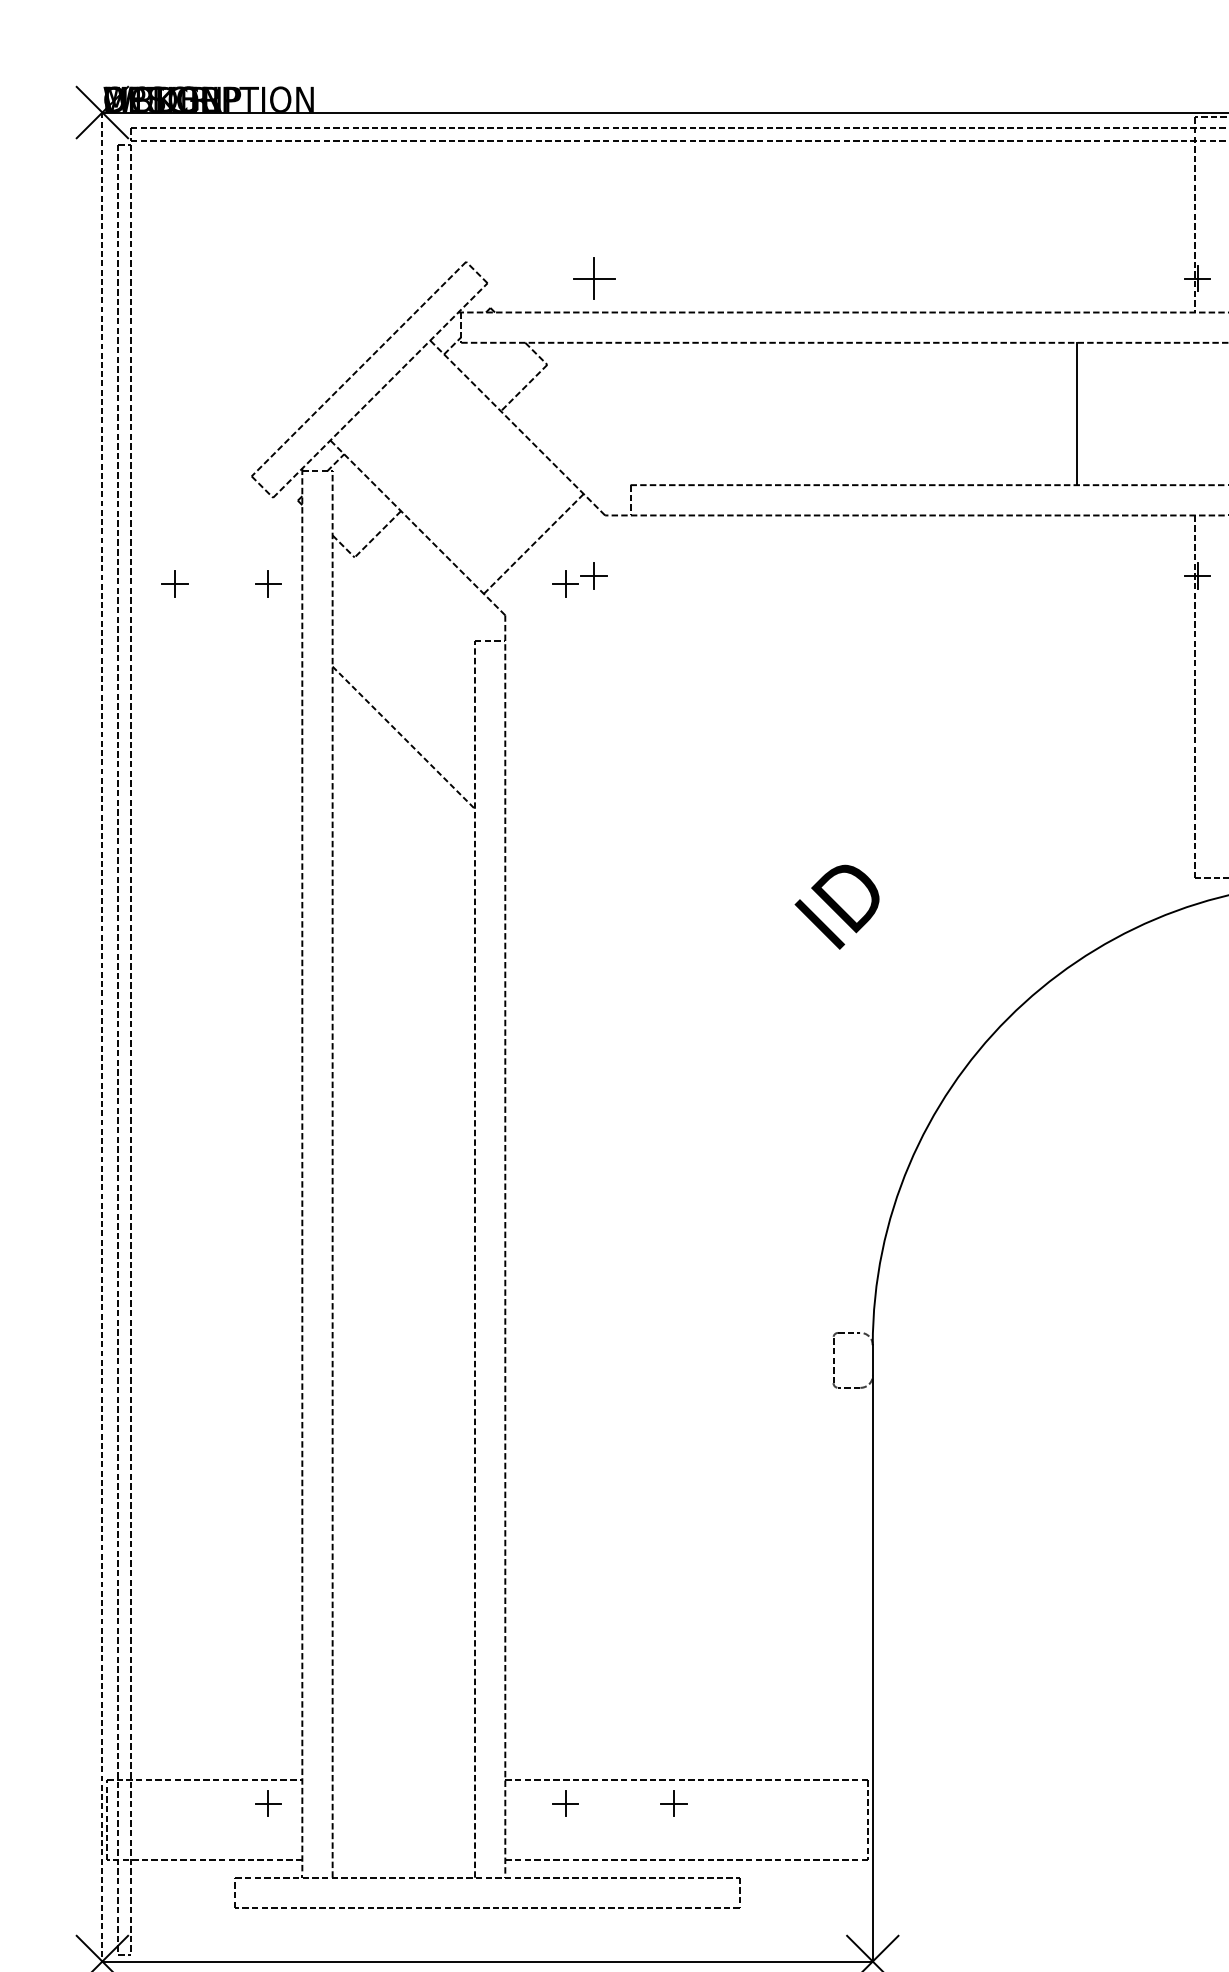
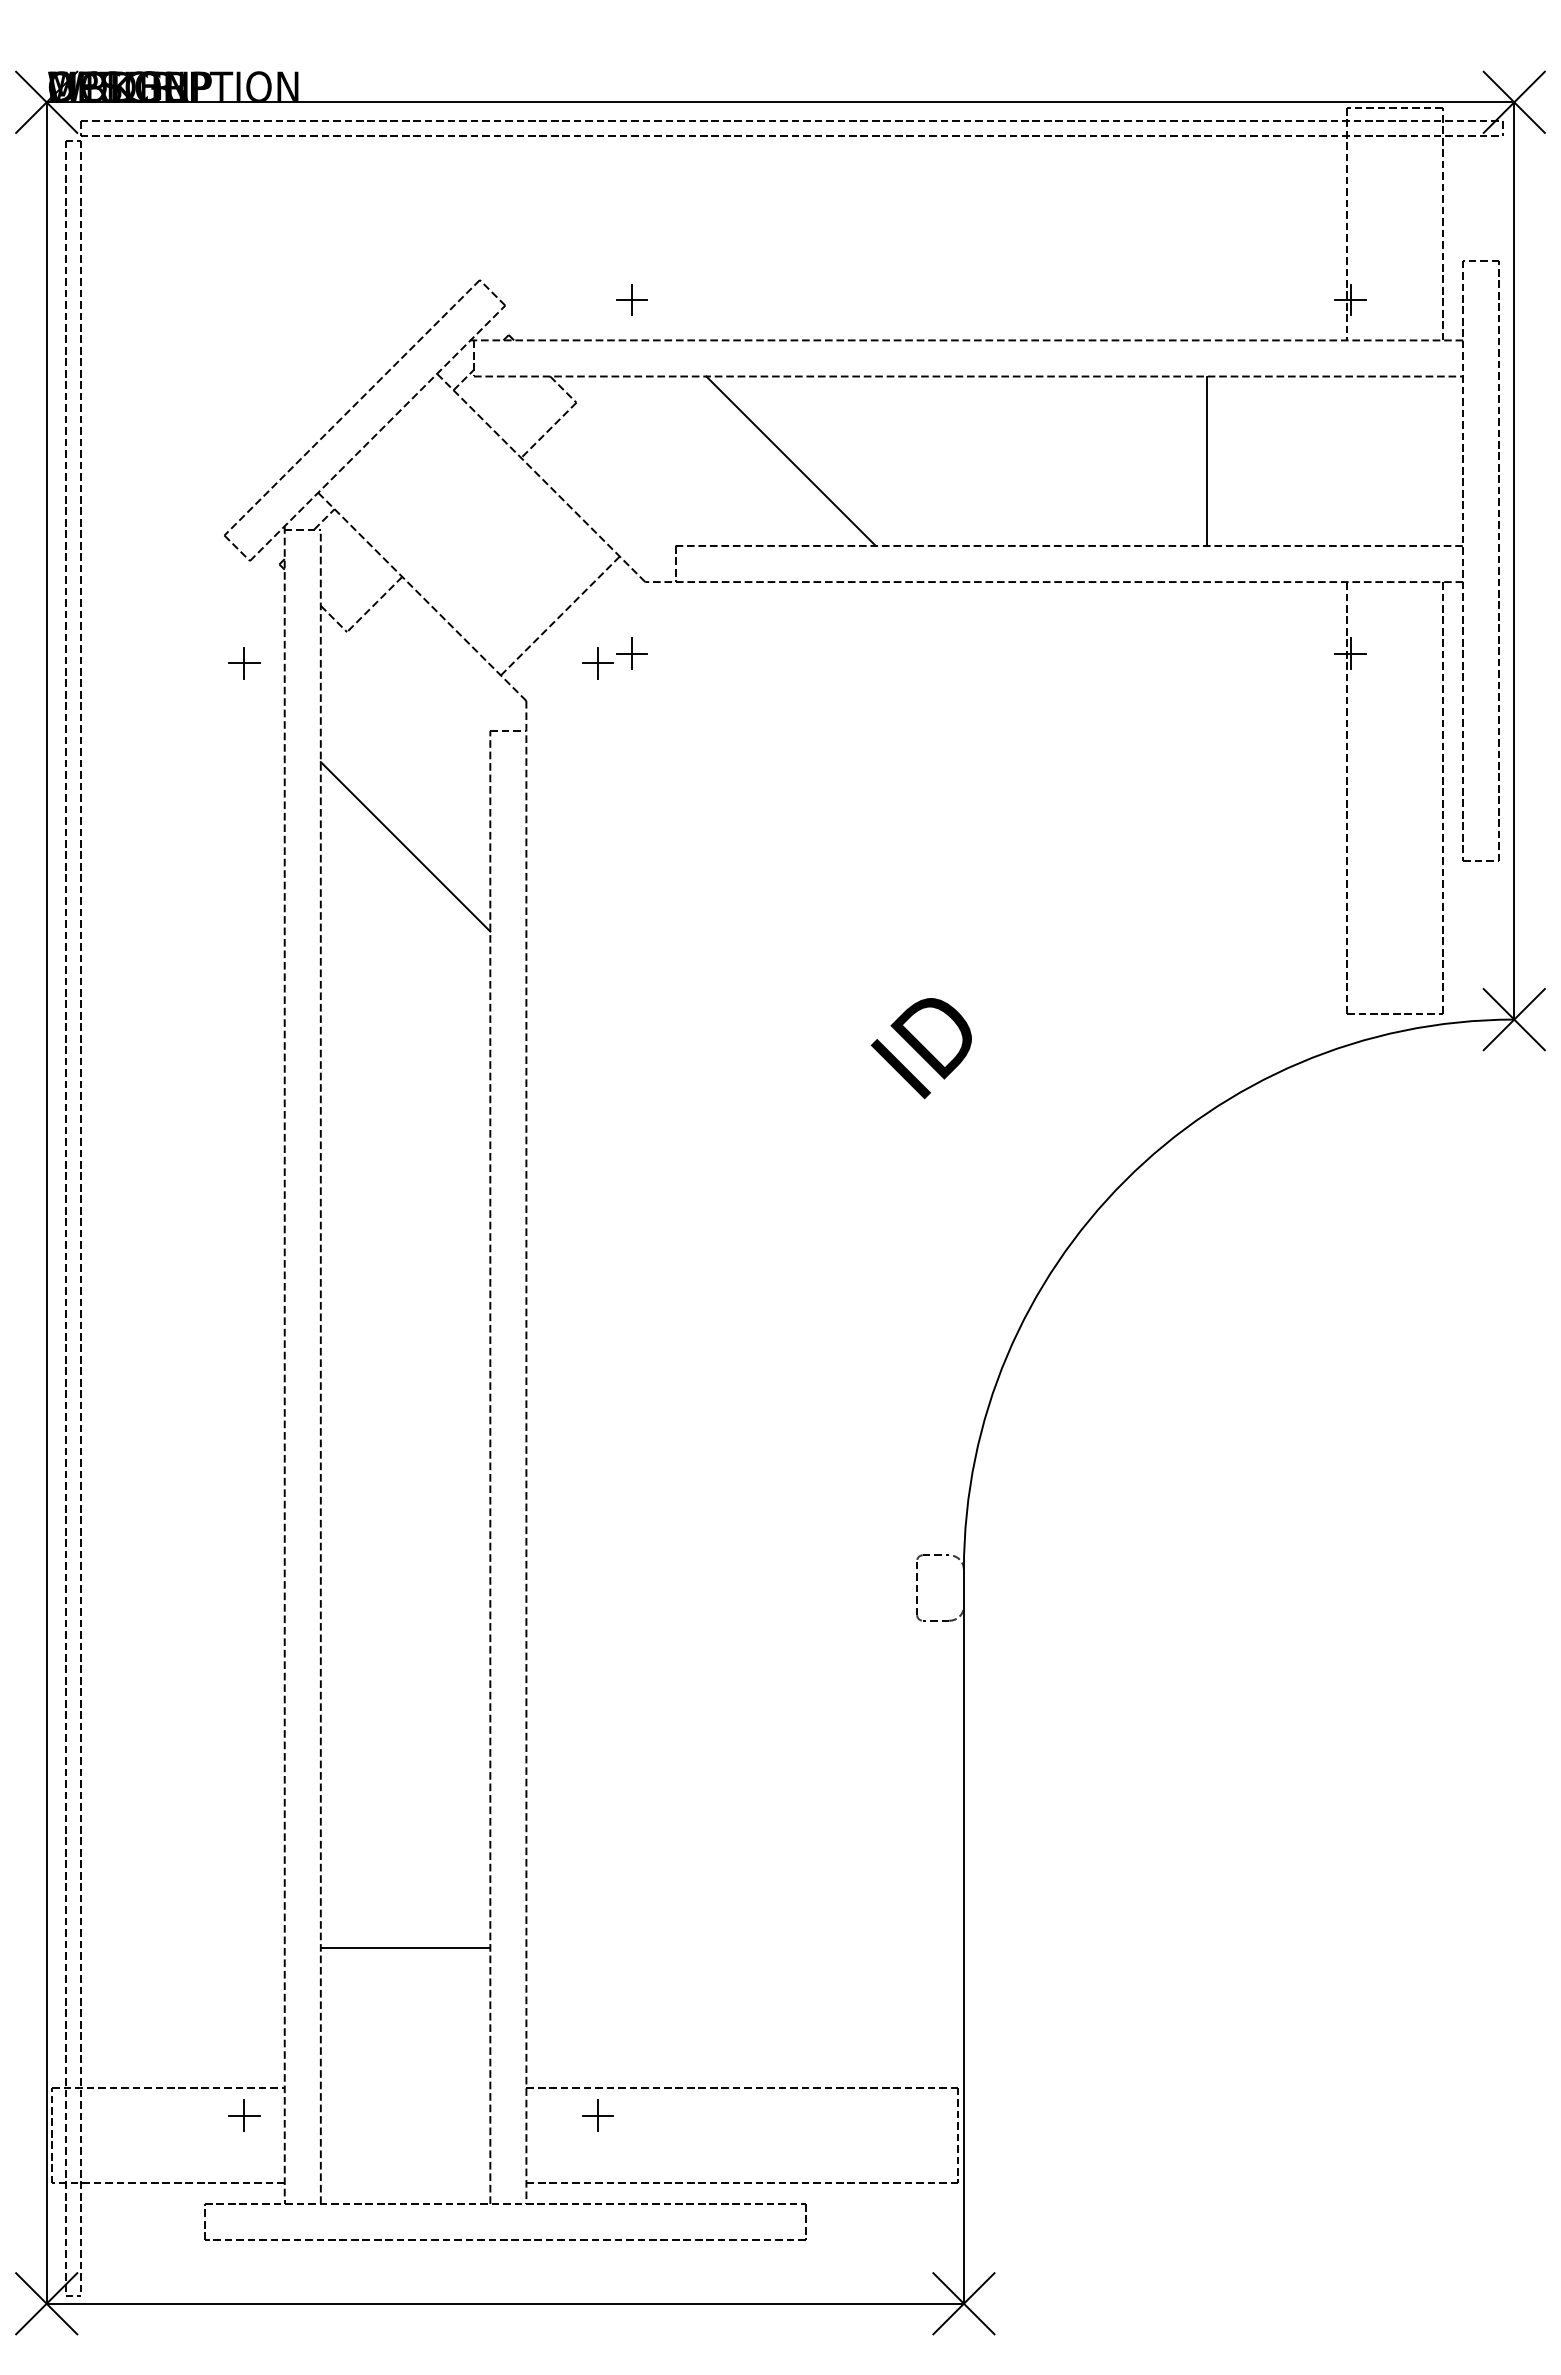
part: (593, 278) -> (631, 299), size x0.62
line: (727, 413) -> (790, 460), added
part: (175, 583) -> (133, 663), removed
line: (403, 737) -> (405, 846), dashed -> solid
line: (102, 1037) -> (46, 1203), dashed -> solid
line: (403, 1662) -> (405, 1947), added
part: (673, 1803) -> (726, 2115), removed

